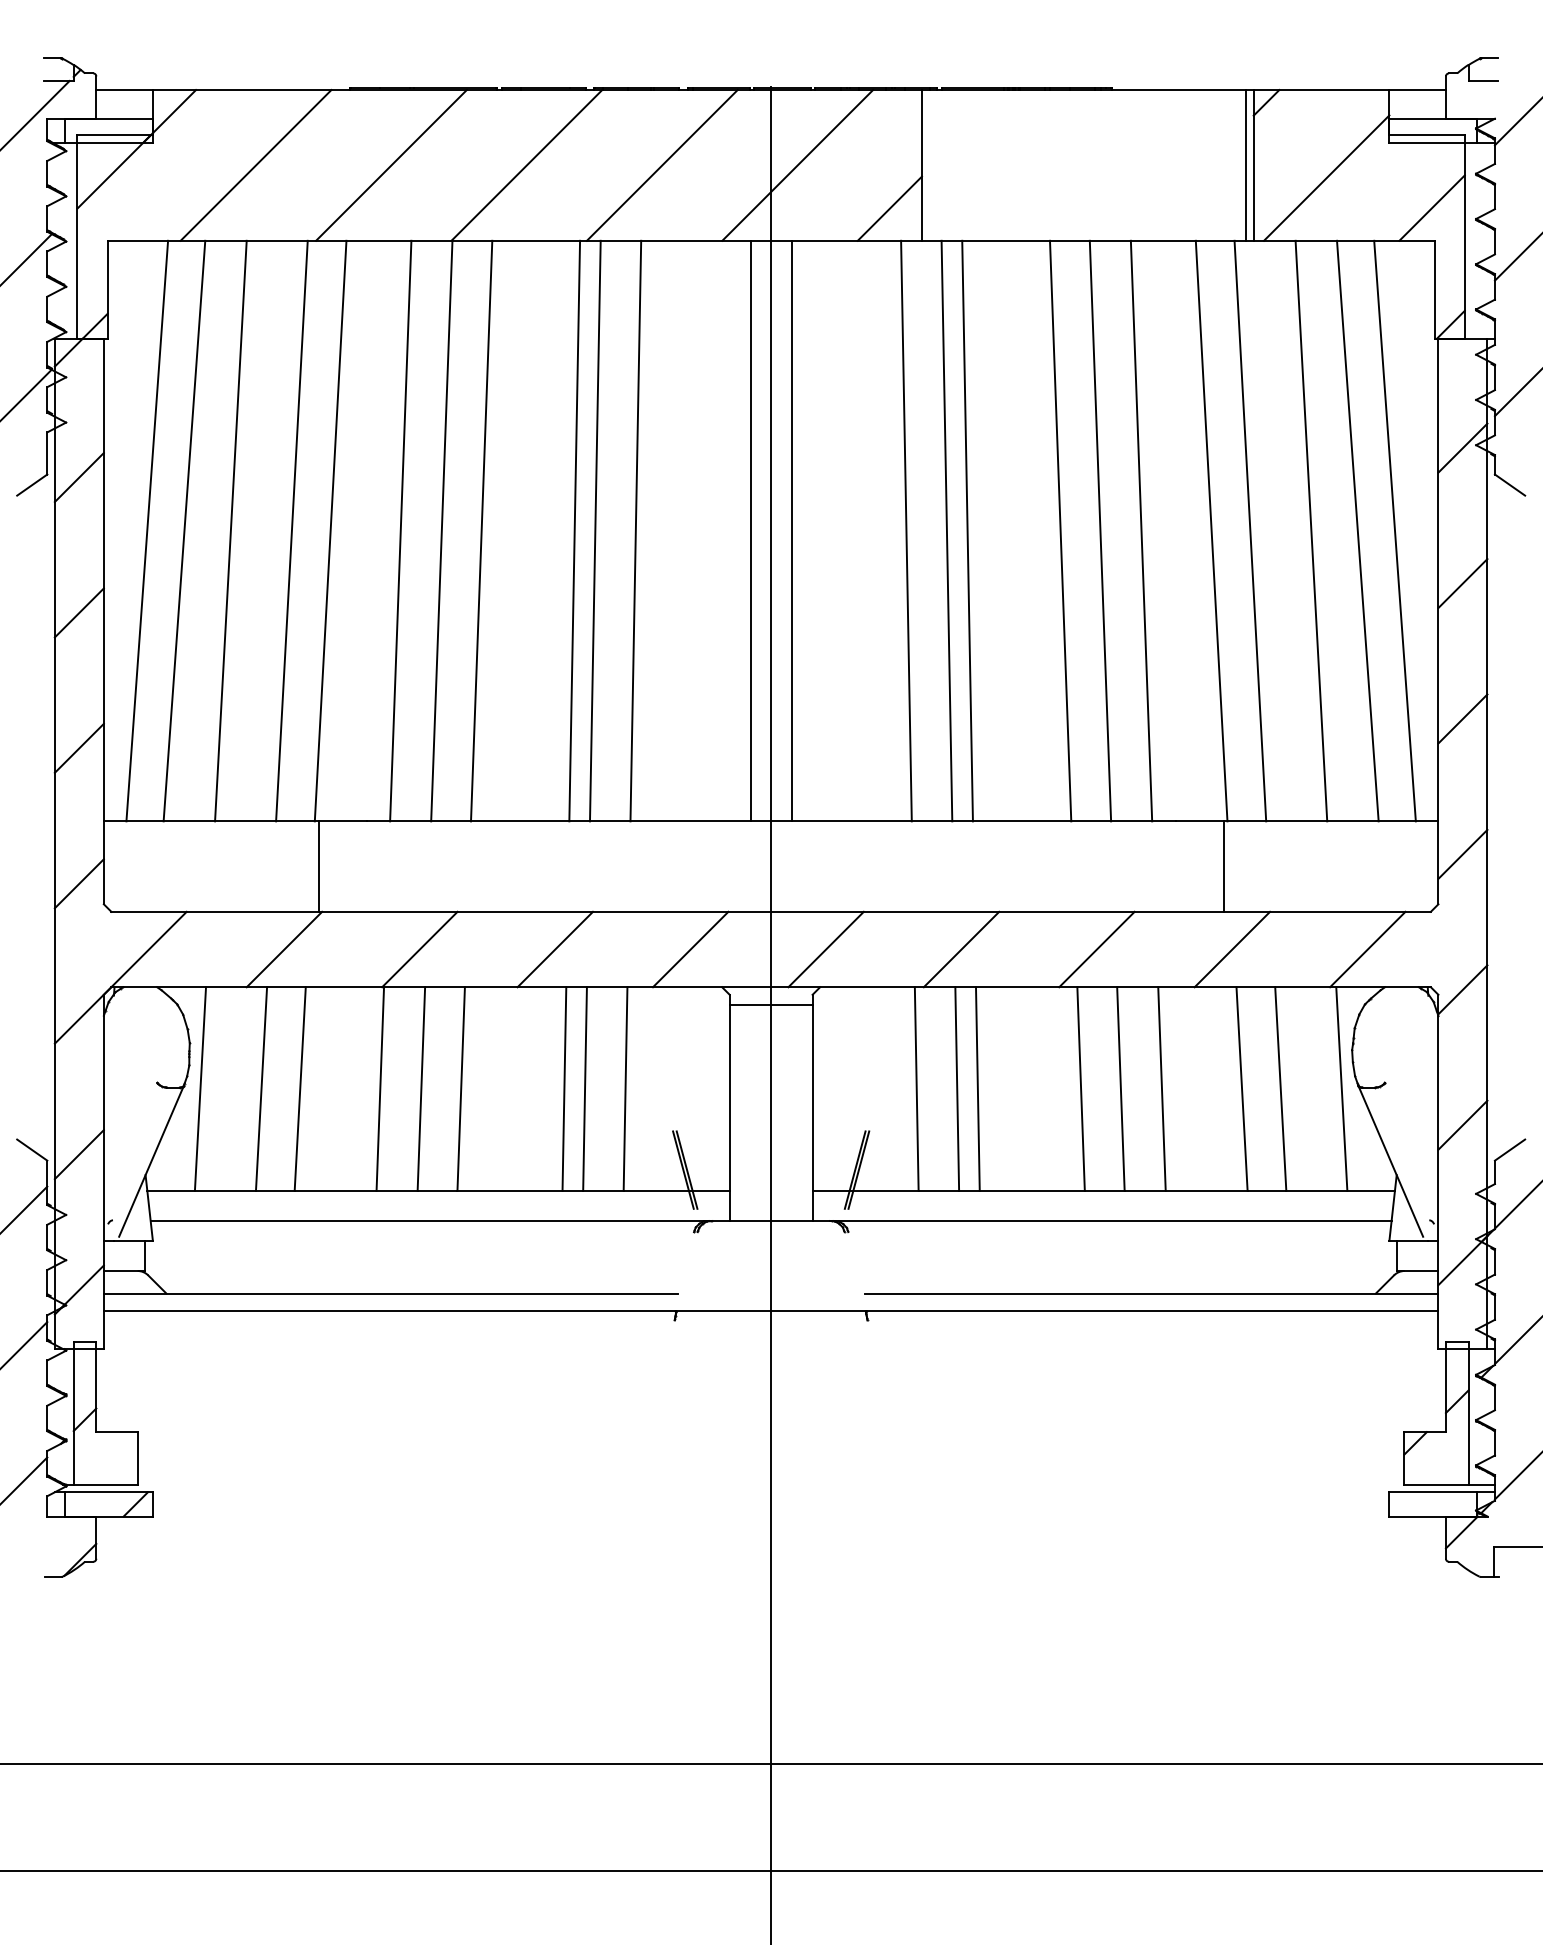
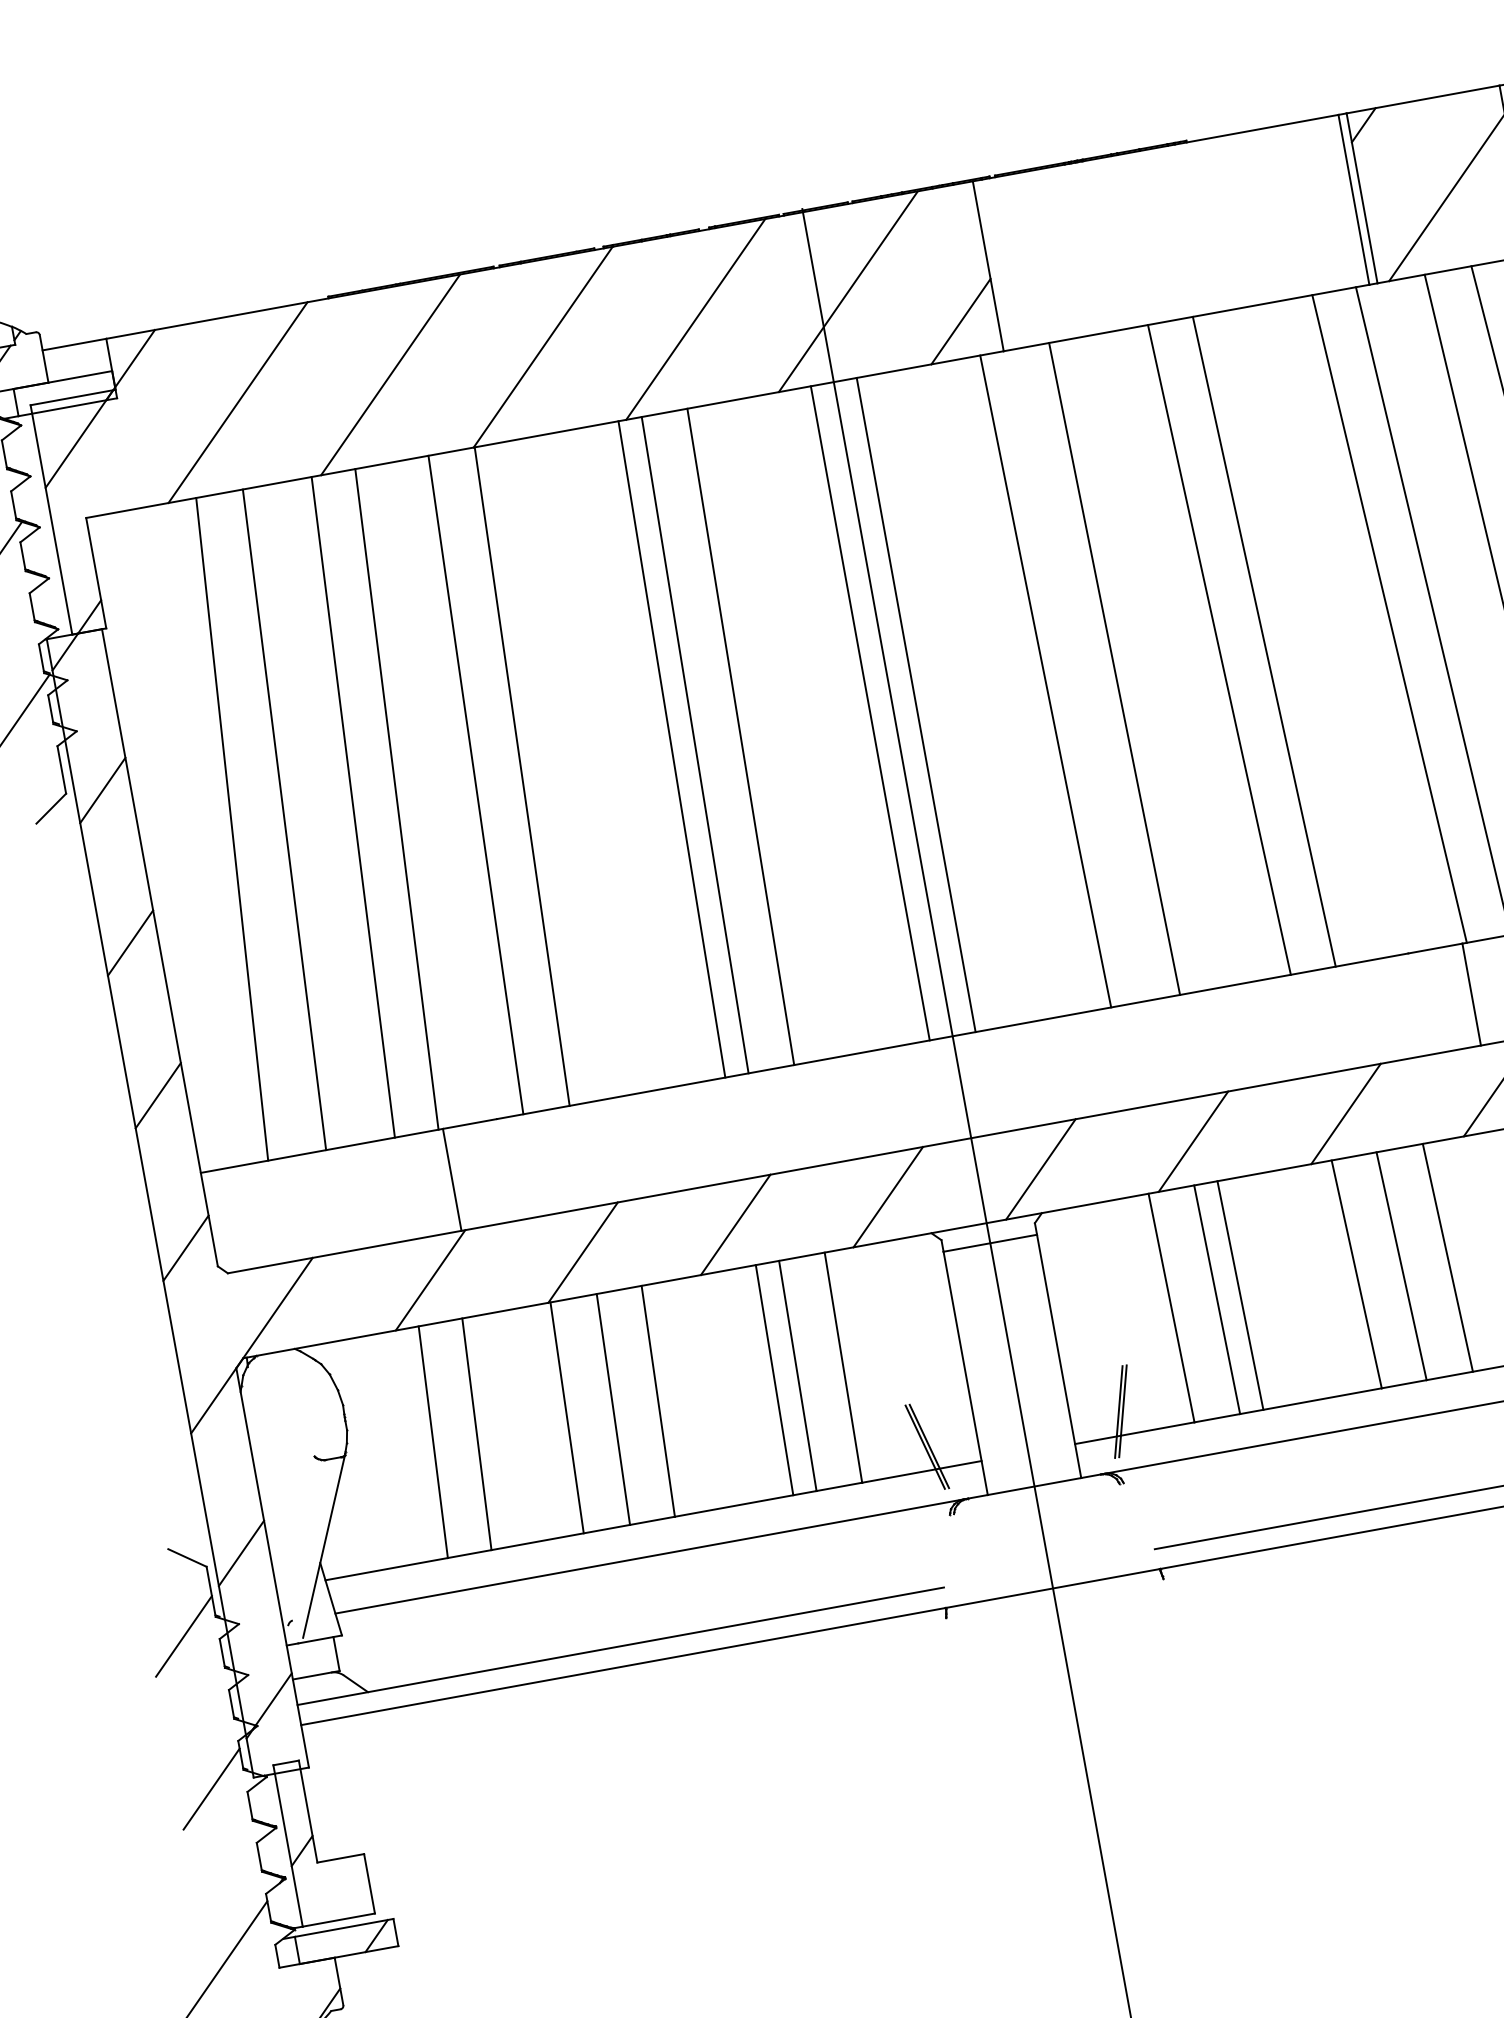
line: (147, 530) -> (190, 836), removed
line: (481, 530) -> (566, 767), removed
line: (946, 530) -> (1090, 672), removed
line: (1141, 530) -> (1310, 632), removed
line: (200, 1088) -> (364, 1454), removed

